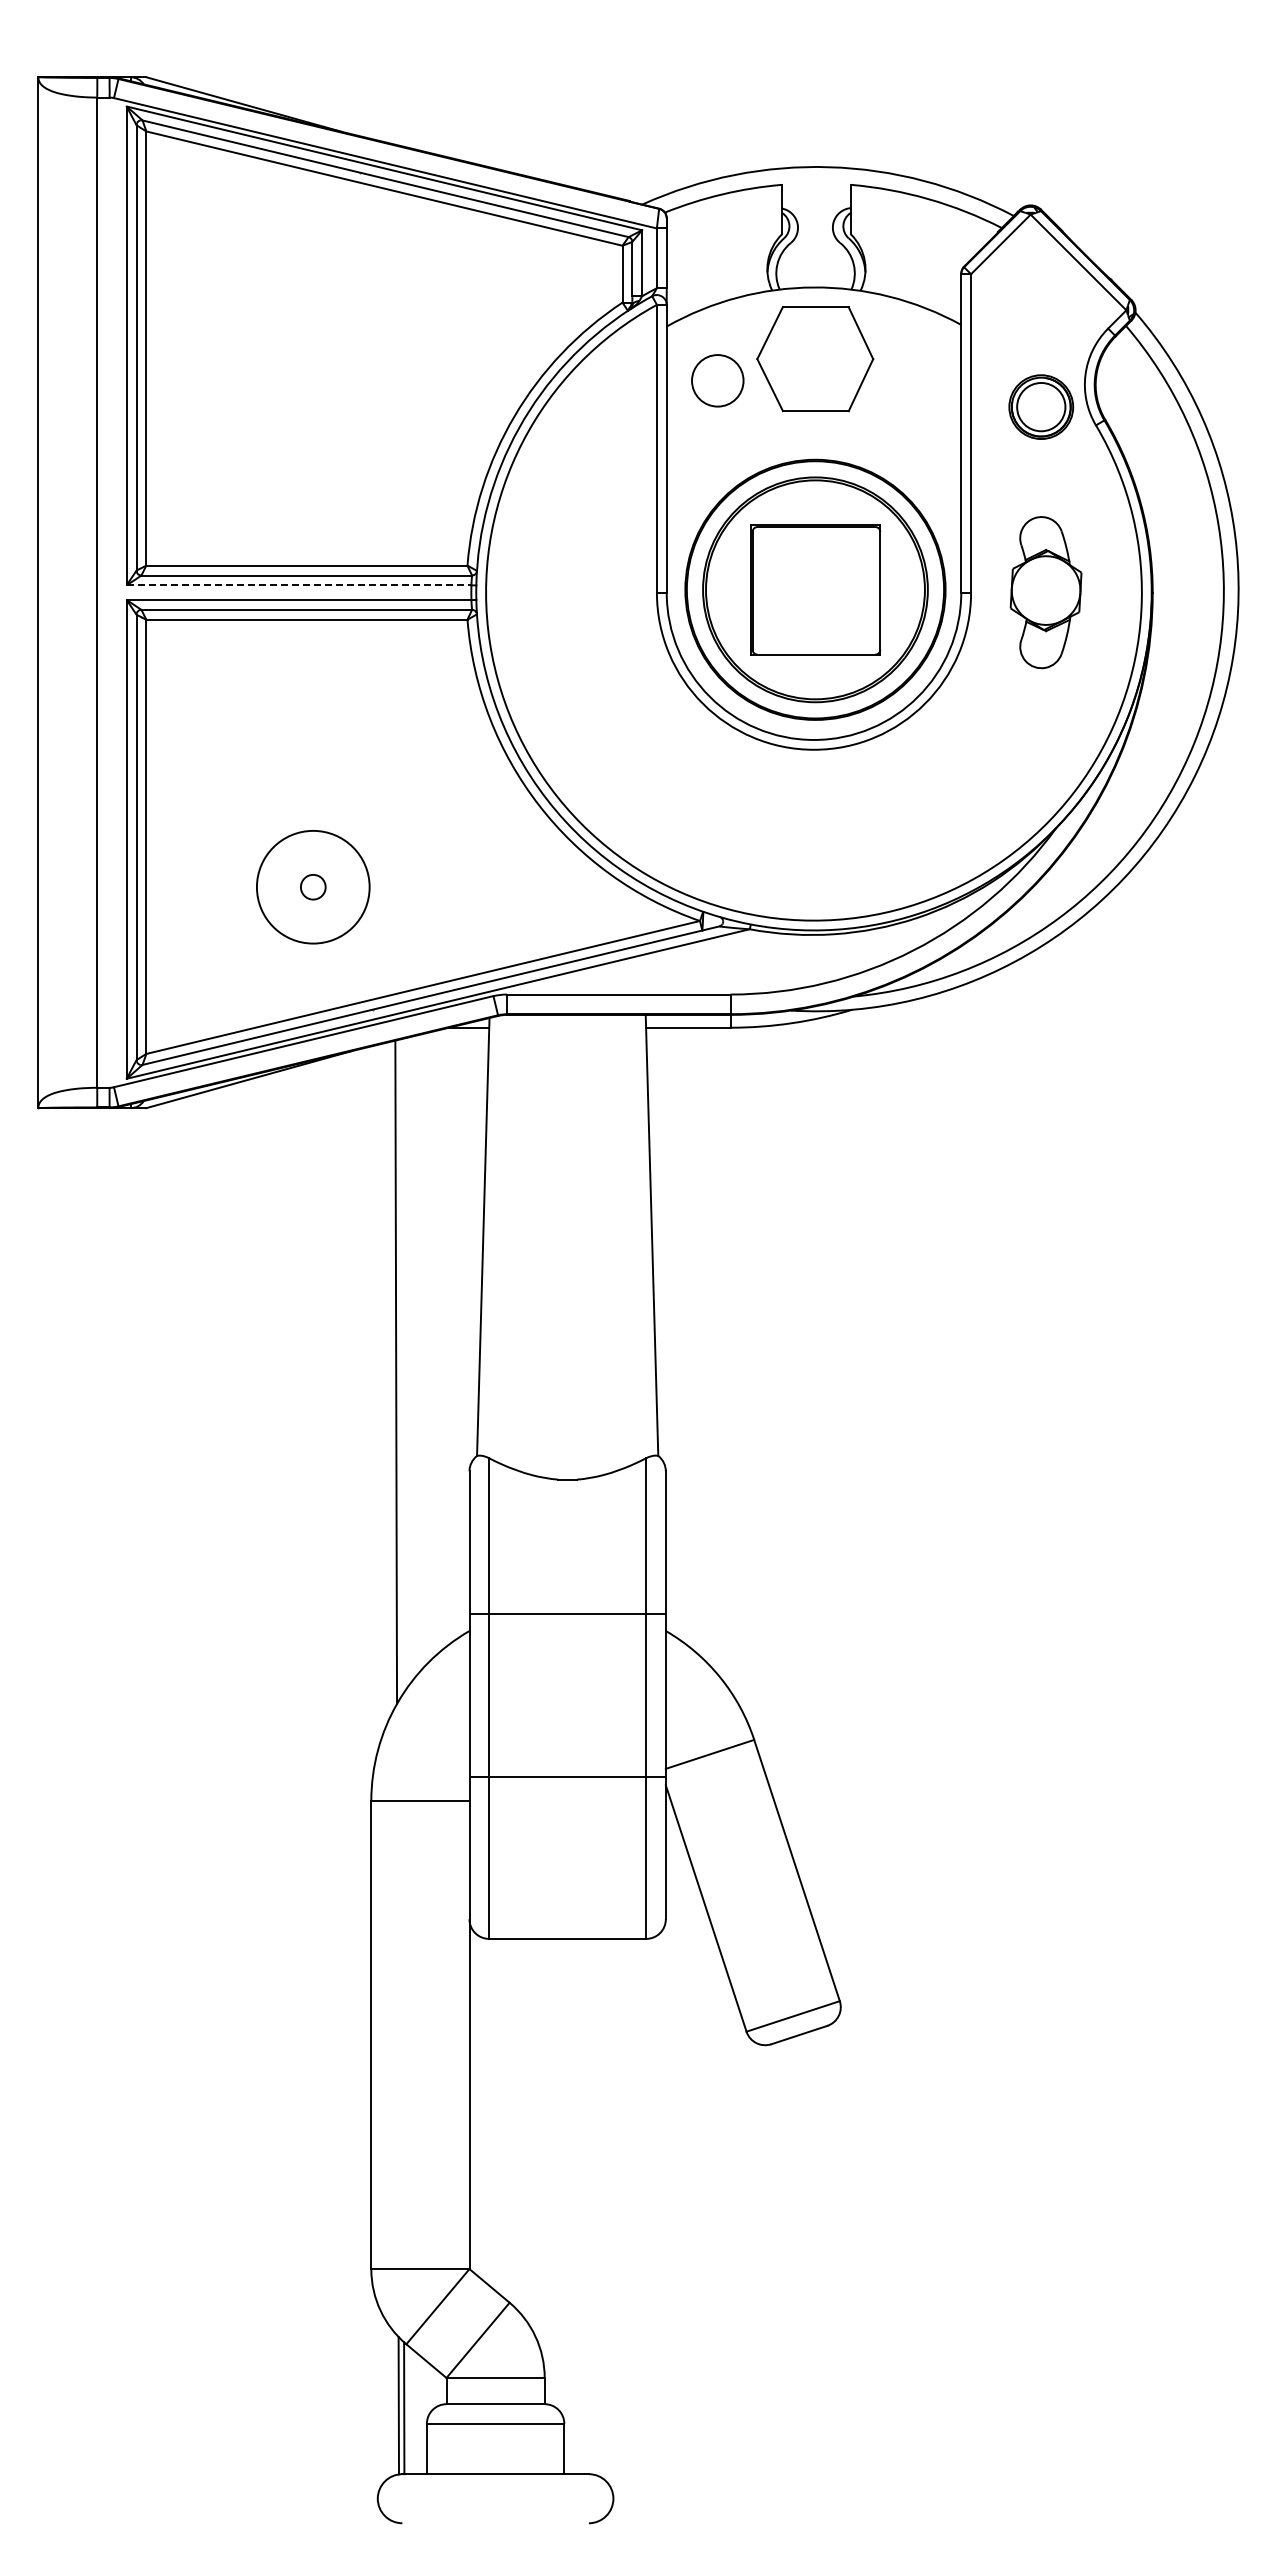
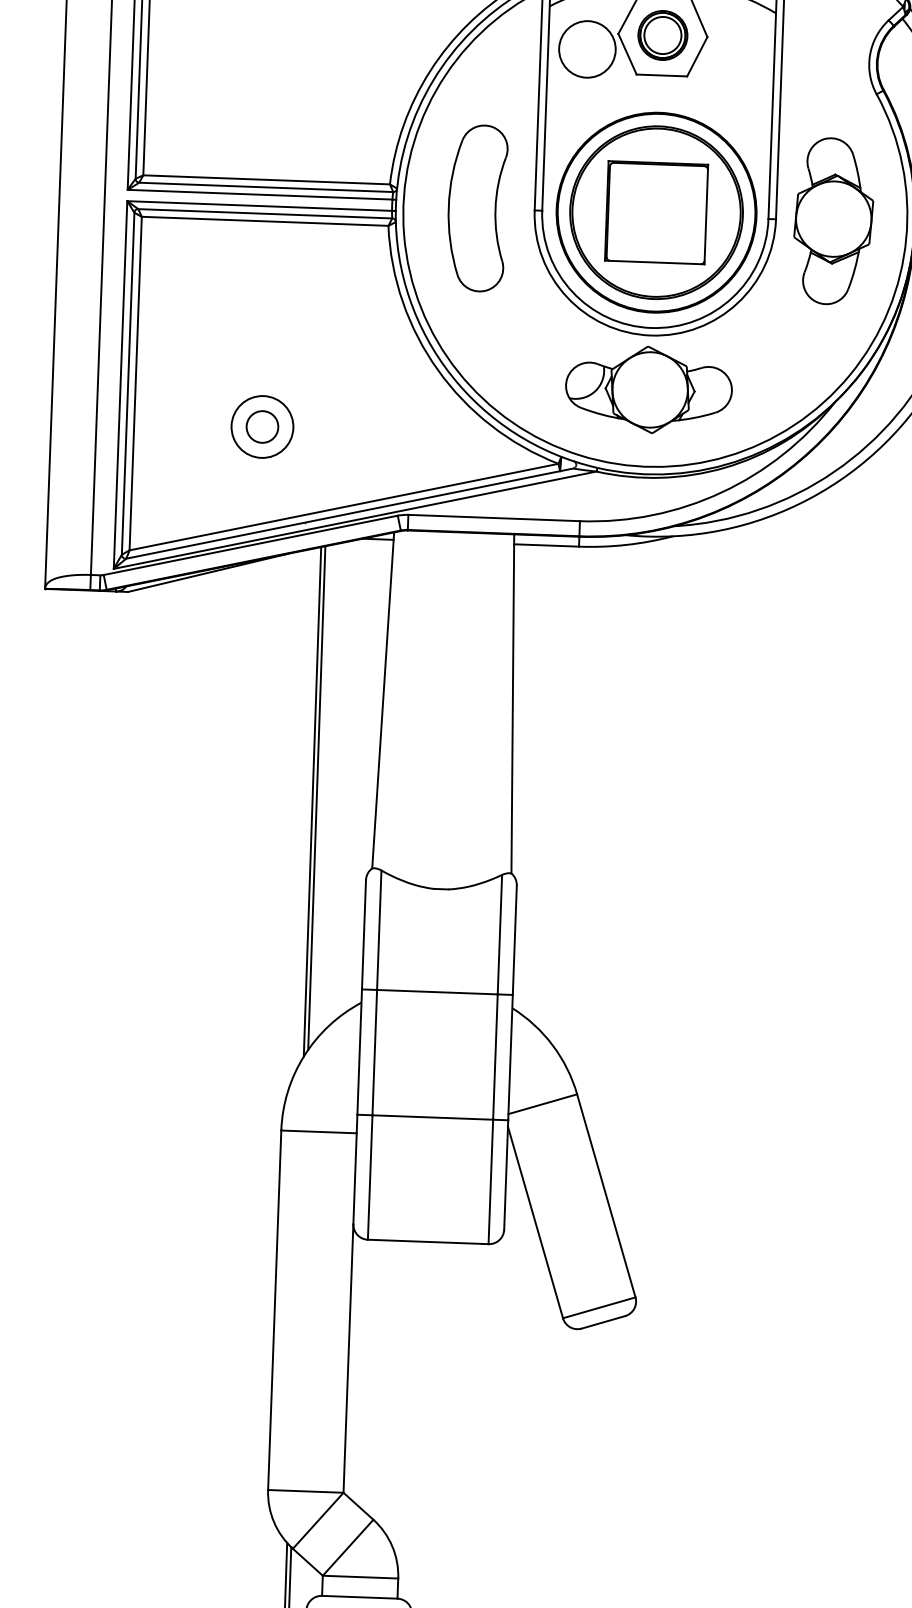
circle: (717, 380) -> (587, 49), size x1.43
part: (1041, 406) -> (663, 35), moved
line: (299, 585) -> (260, 194), dashed -> solid
part: (581, 592) -> (476, 208), added
part: (1045, 592) -> (833, 221), size x1.43
part: (813, 820) -> (648, 389), added
circle: (312, 886) -> (261, 426), size x1.67
circle: (313, 886) -> (262, 426), size x0.71
line: (401, 1366) -> (316, 797), added

